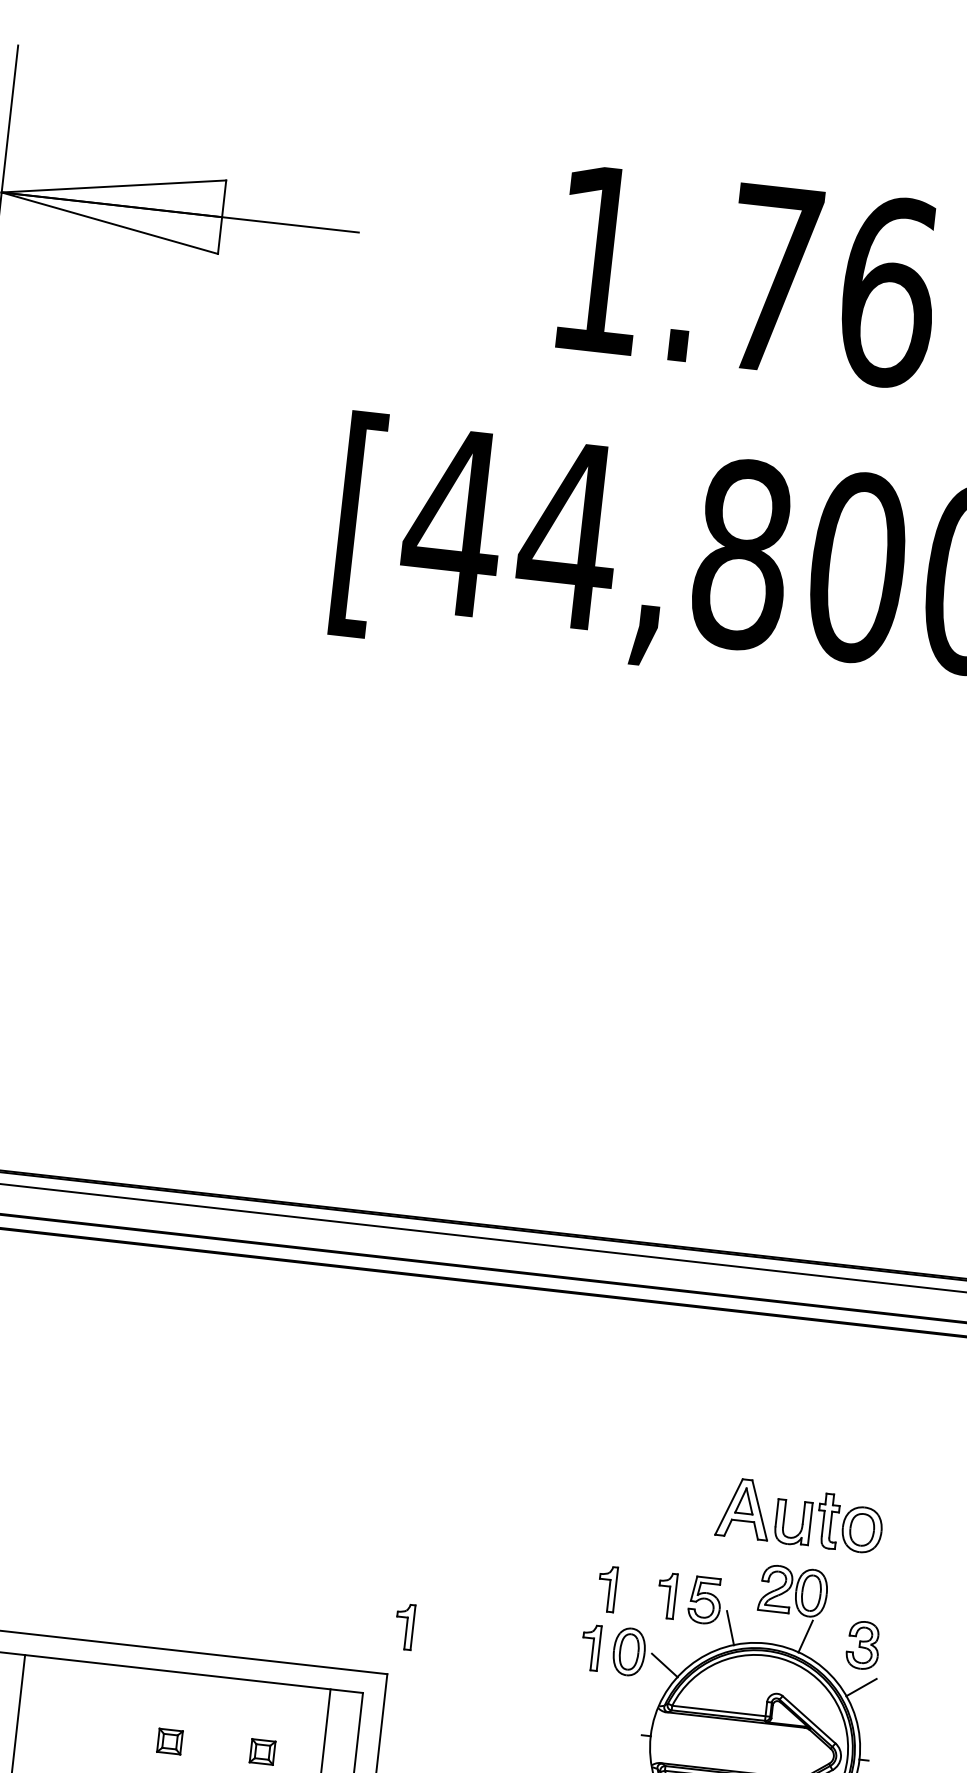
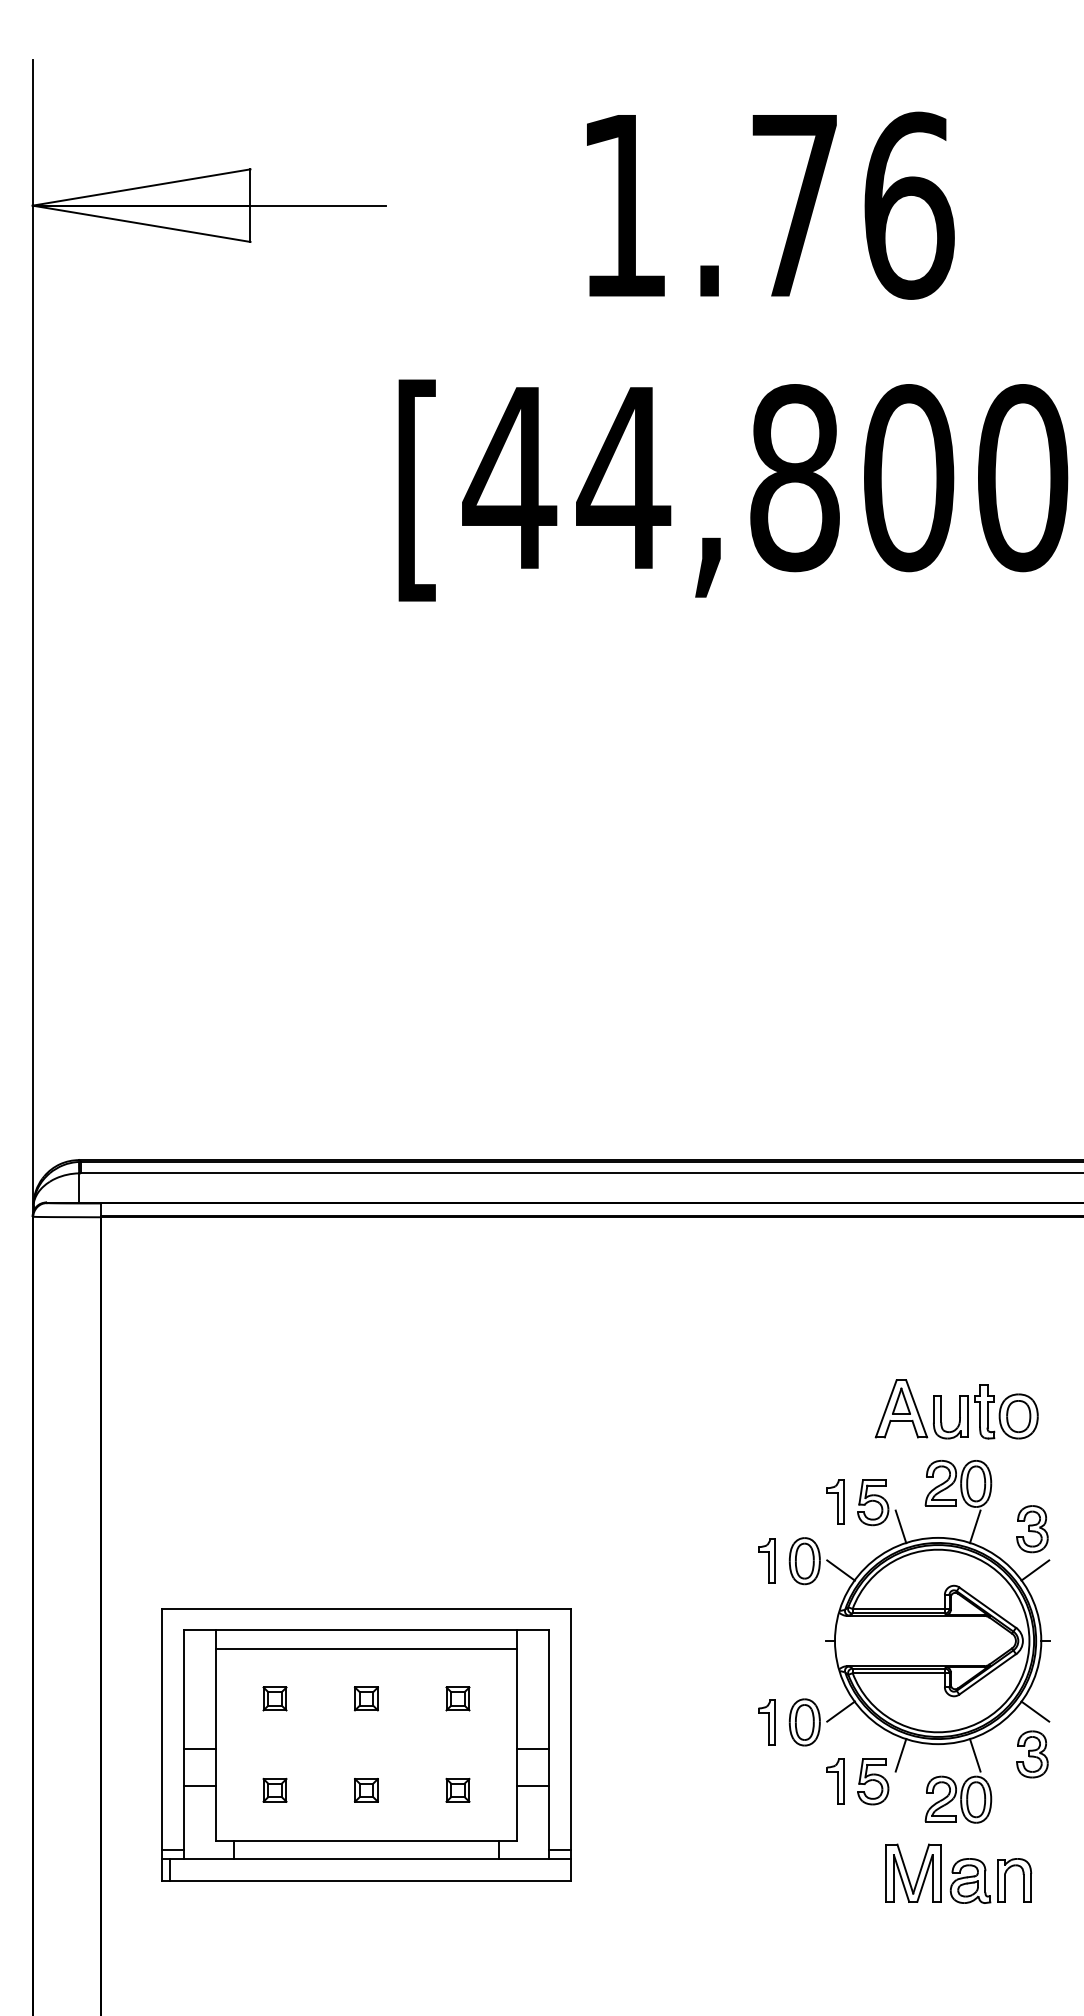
part: (607, 1588) -> (776, 1501), removed
part: (404, 1626) -> (582, 1560), removed
line: (175, 1690) -> (366, 1648), added
part: (76, 1730) -> (274, 1698), added

